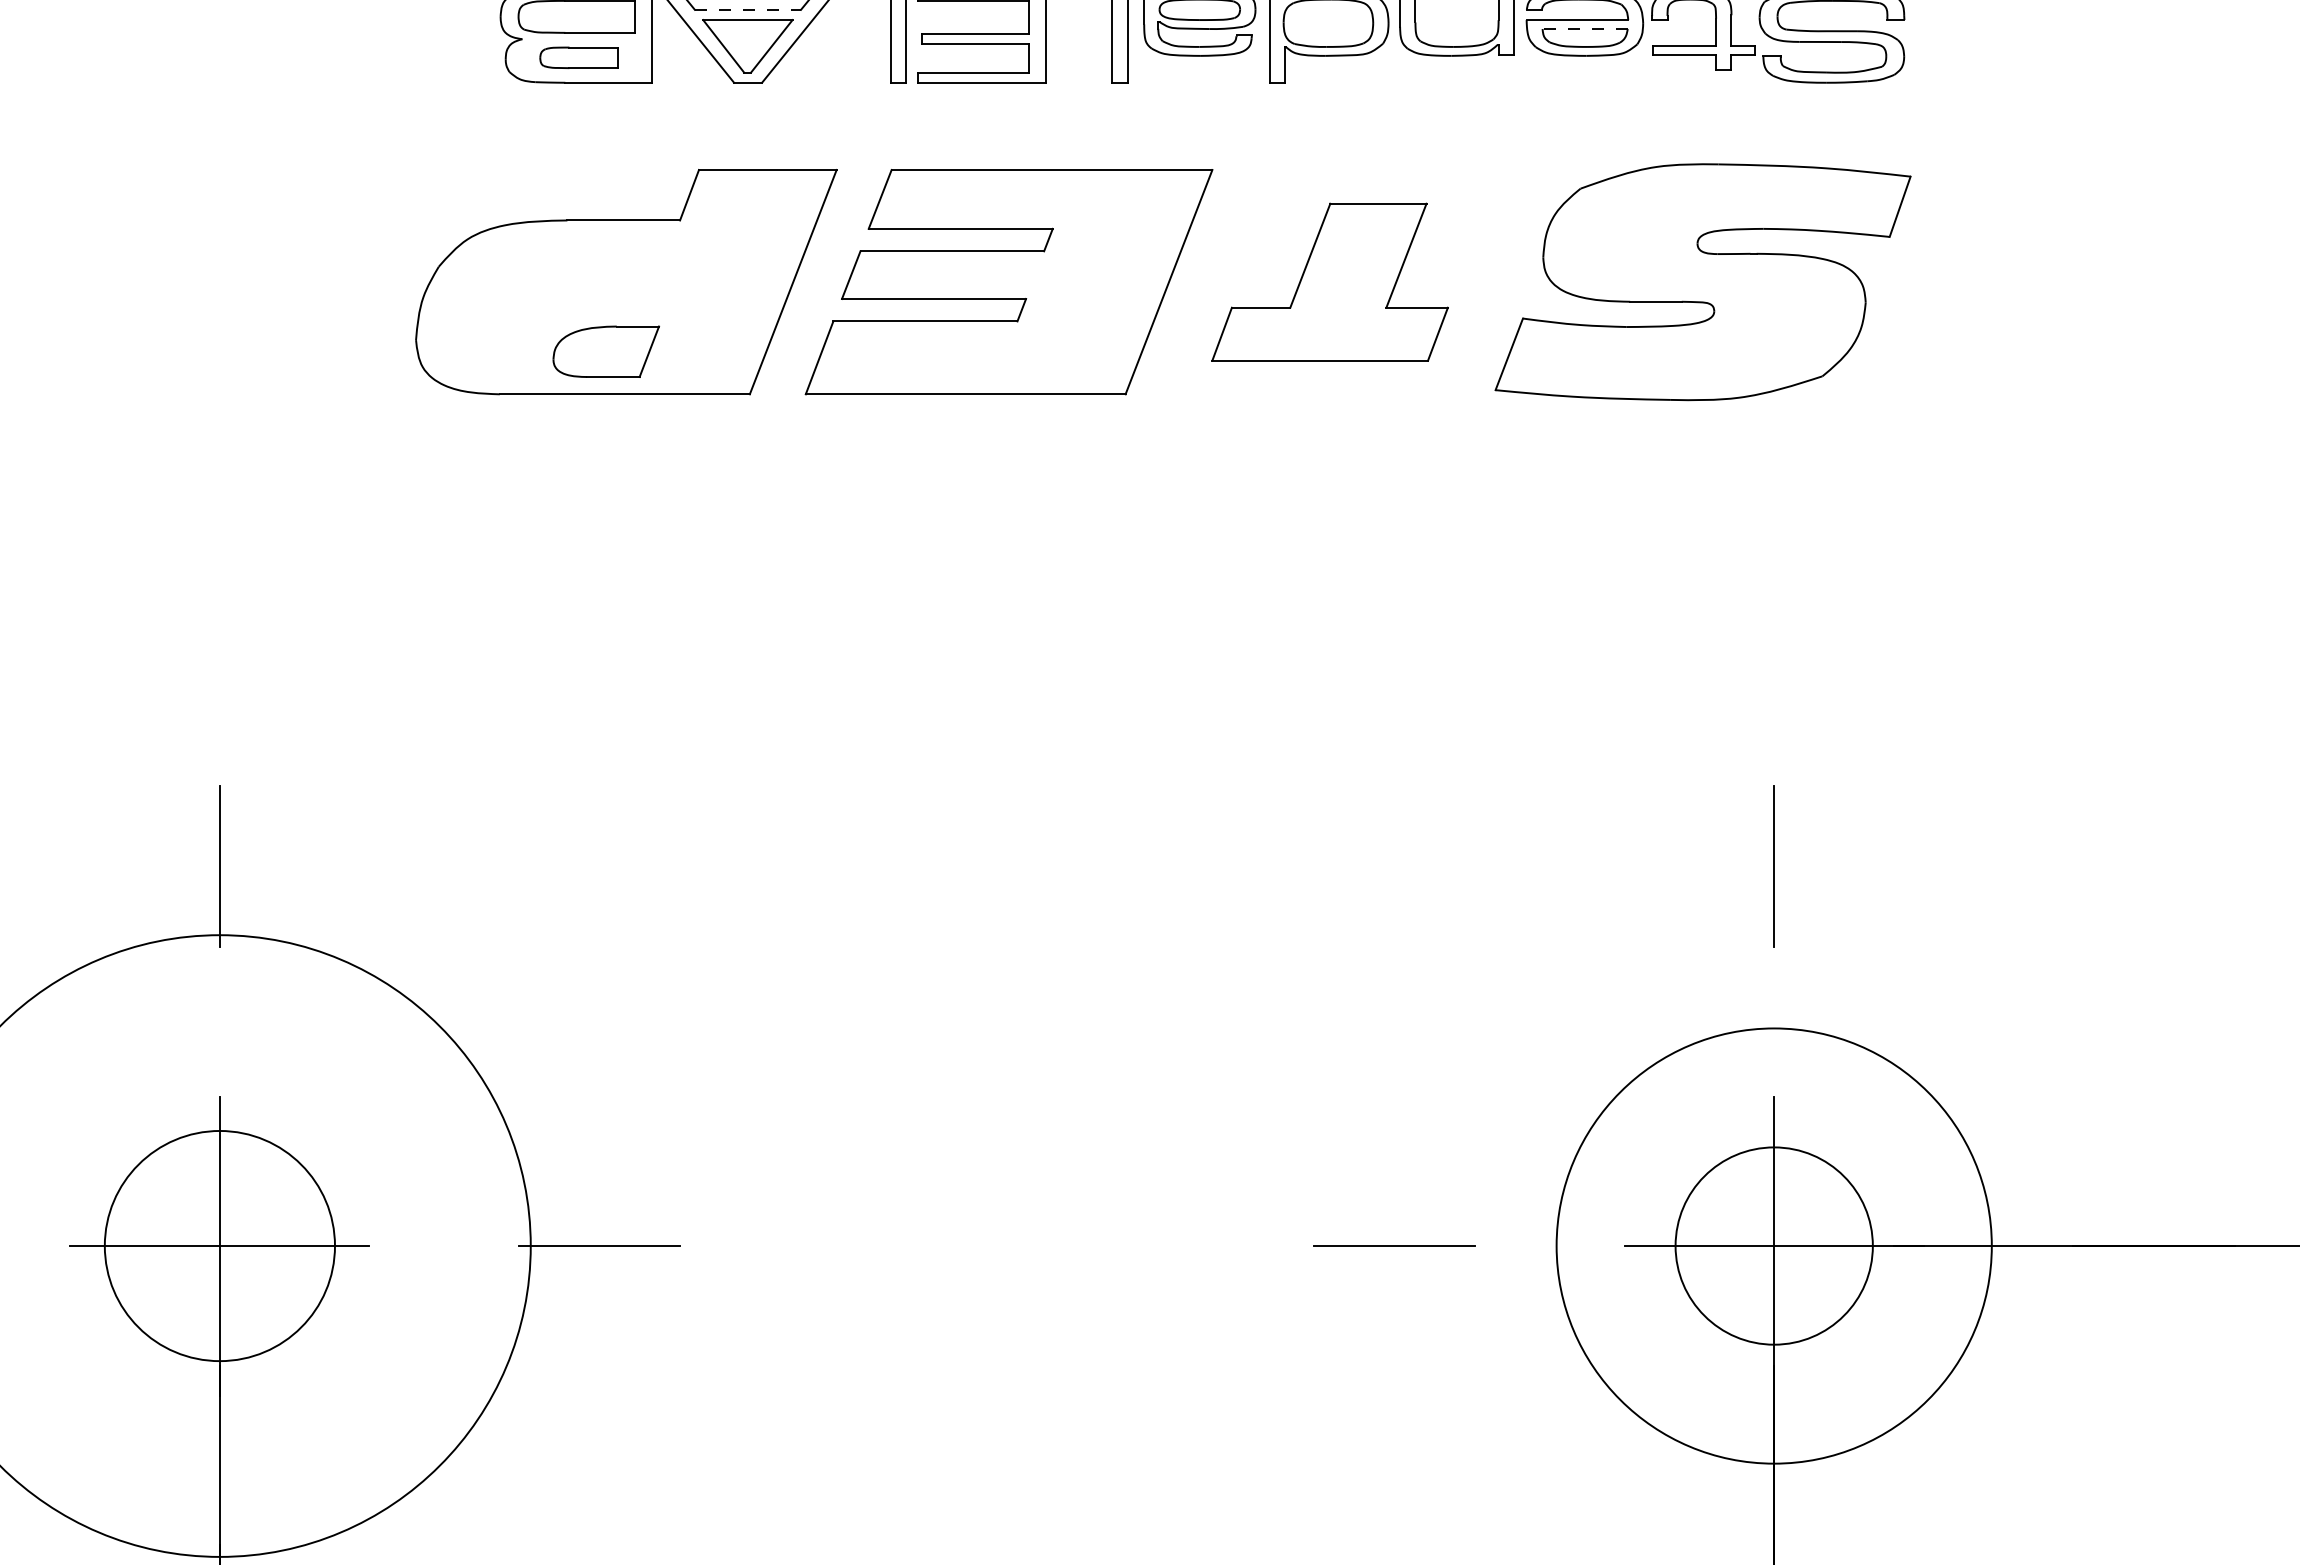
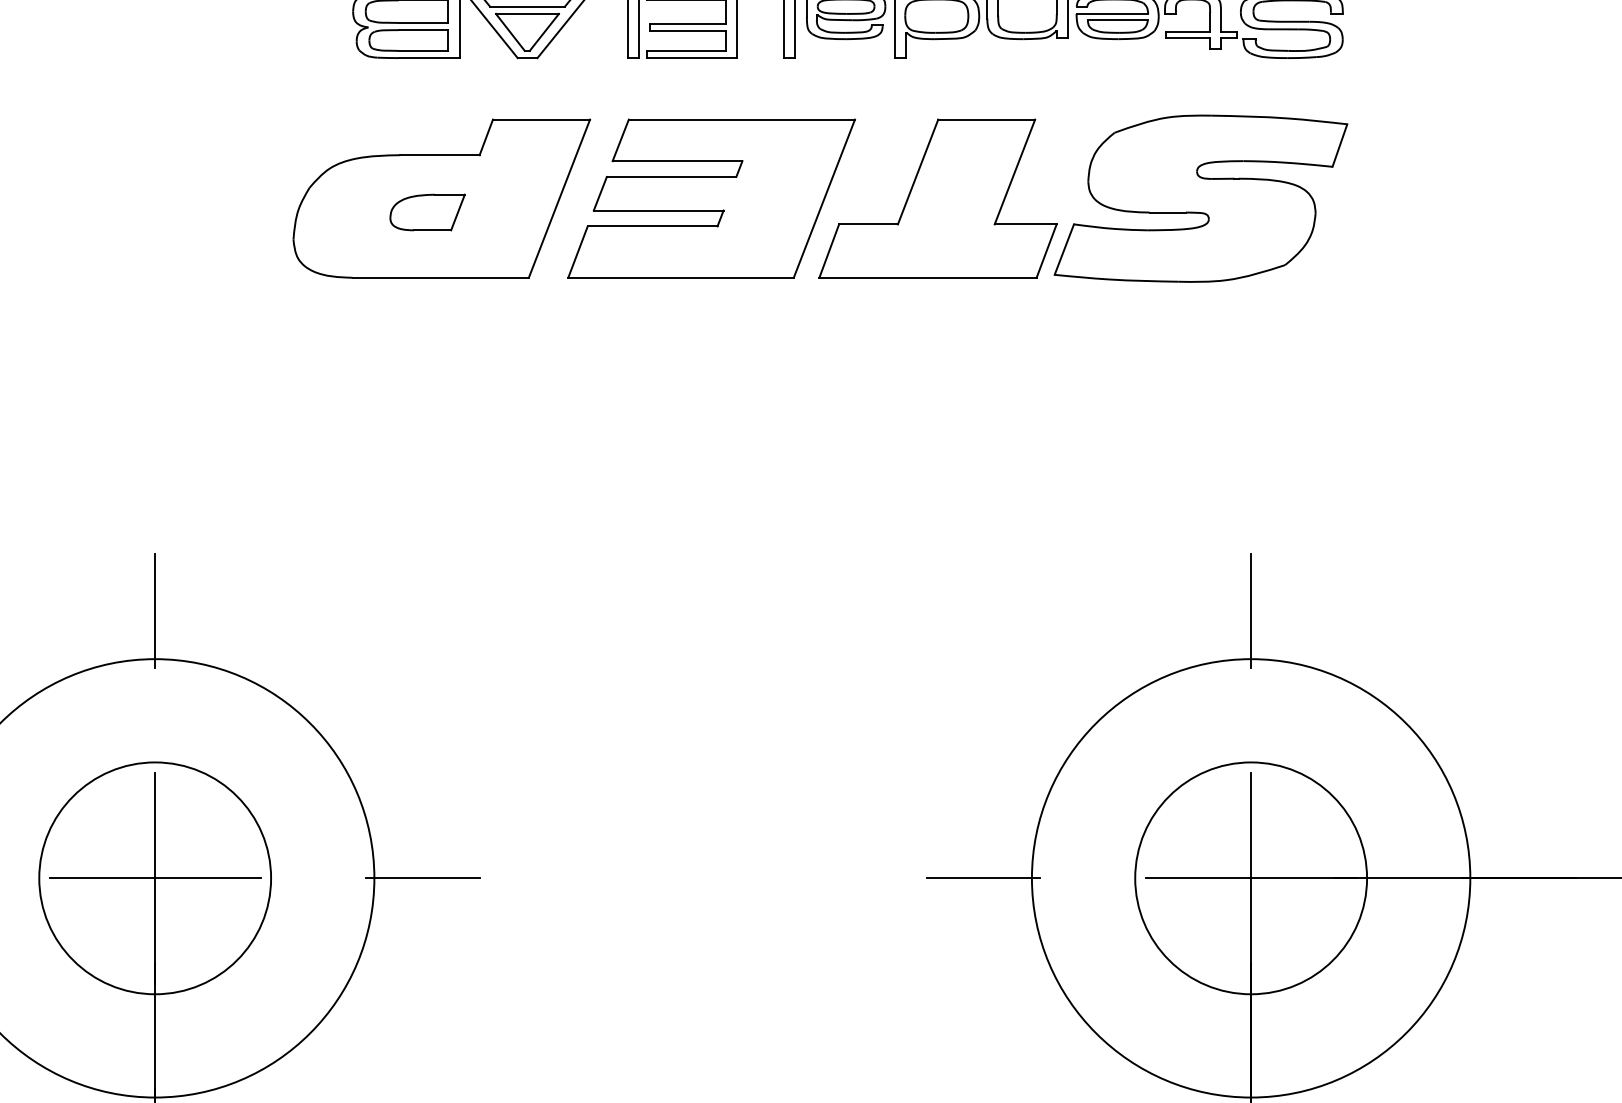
line: (748, 9) -> (527, 6), dashed -> solid
line: (1585, 29) -> (1118, 20), dashed -> solid
part: (578, 57) -> (408, 40), size x1.43
part: (1329, 282) -> (937, 198), size x1.43
part: (605, 351) -> (427, 212), moved
circle: (219, 1245) -> (154, 877), size x1.43
circle: (1773, 1245) -> (1250, 877), size x1.67
circle: (1774, 1245) -> (1251, 877), size x1.43

